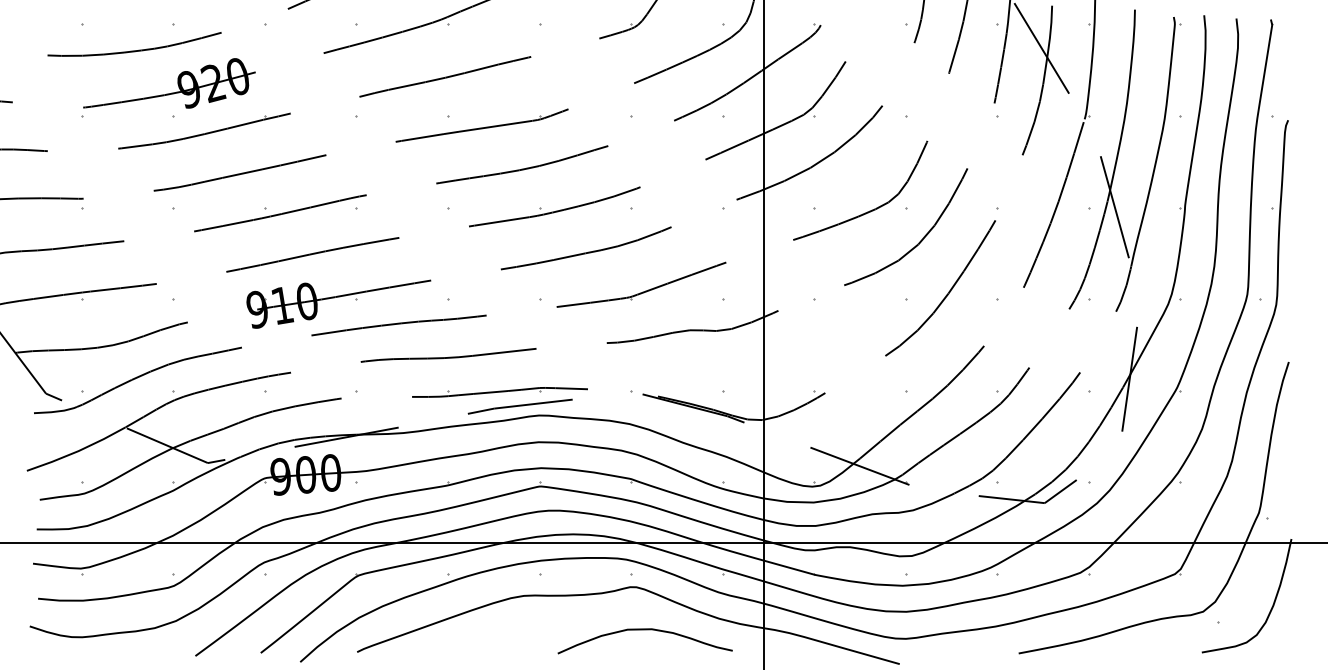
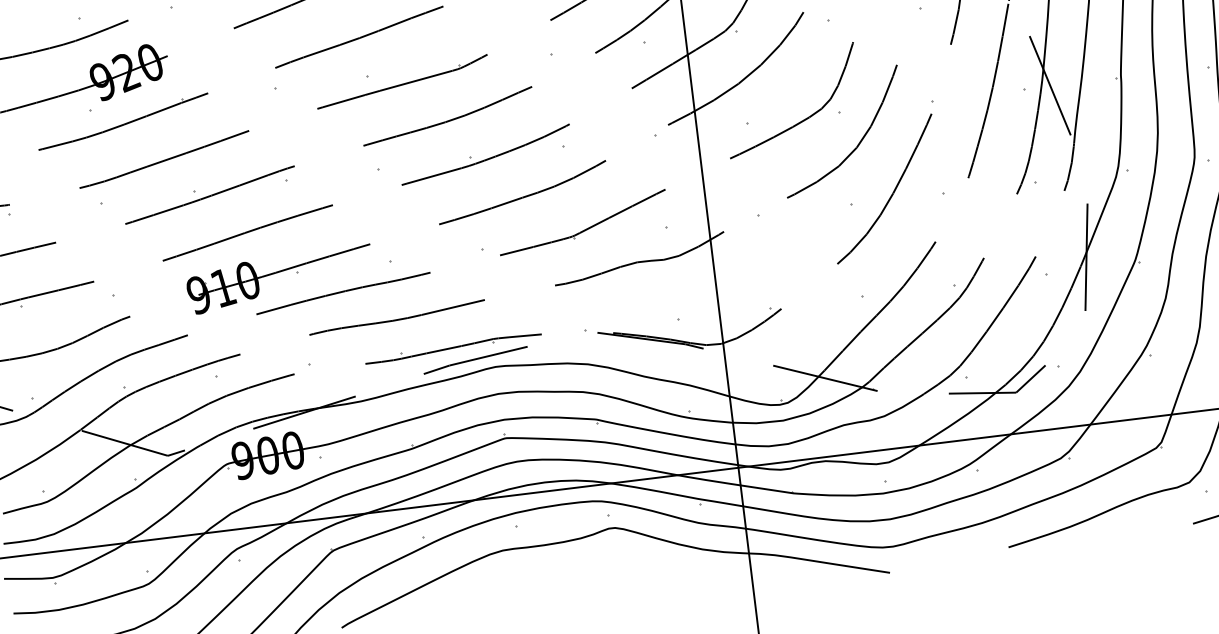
curve: (644, 630) -> (628, 570), removed

